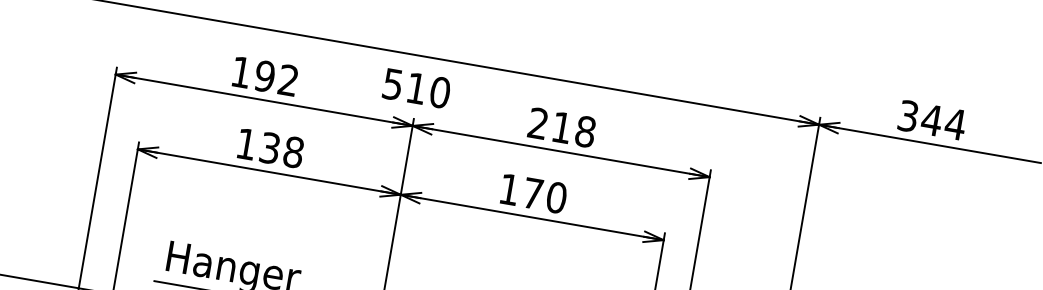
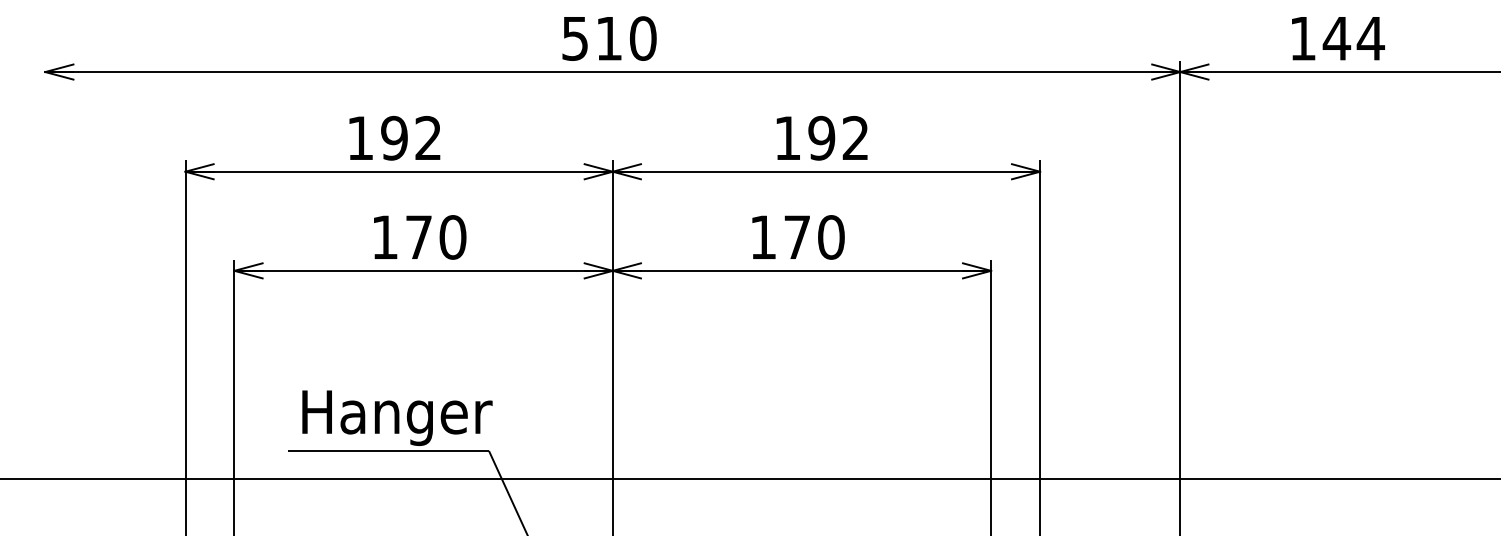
text: (416, 88) -> (609, 38), moved
text: (908, 116) -> (1302, 38), 344 -> 144
text: (561, 127) -> (821, 137), 218 -> 192
text: (282, 150) -> (436, 237), 138 -> 170

